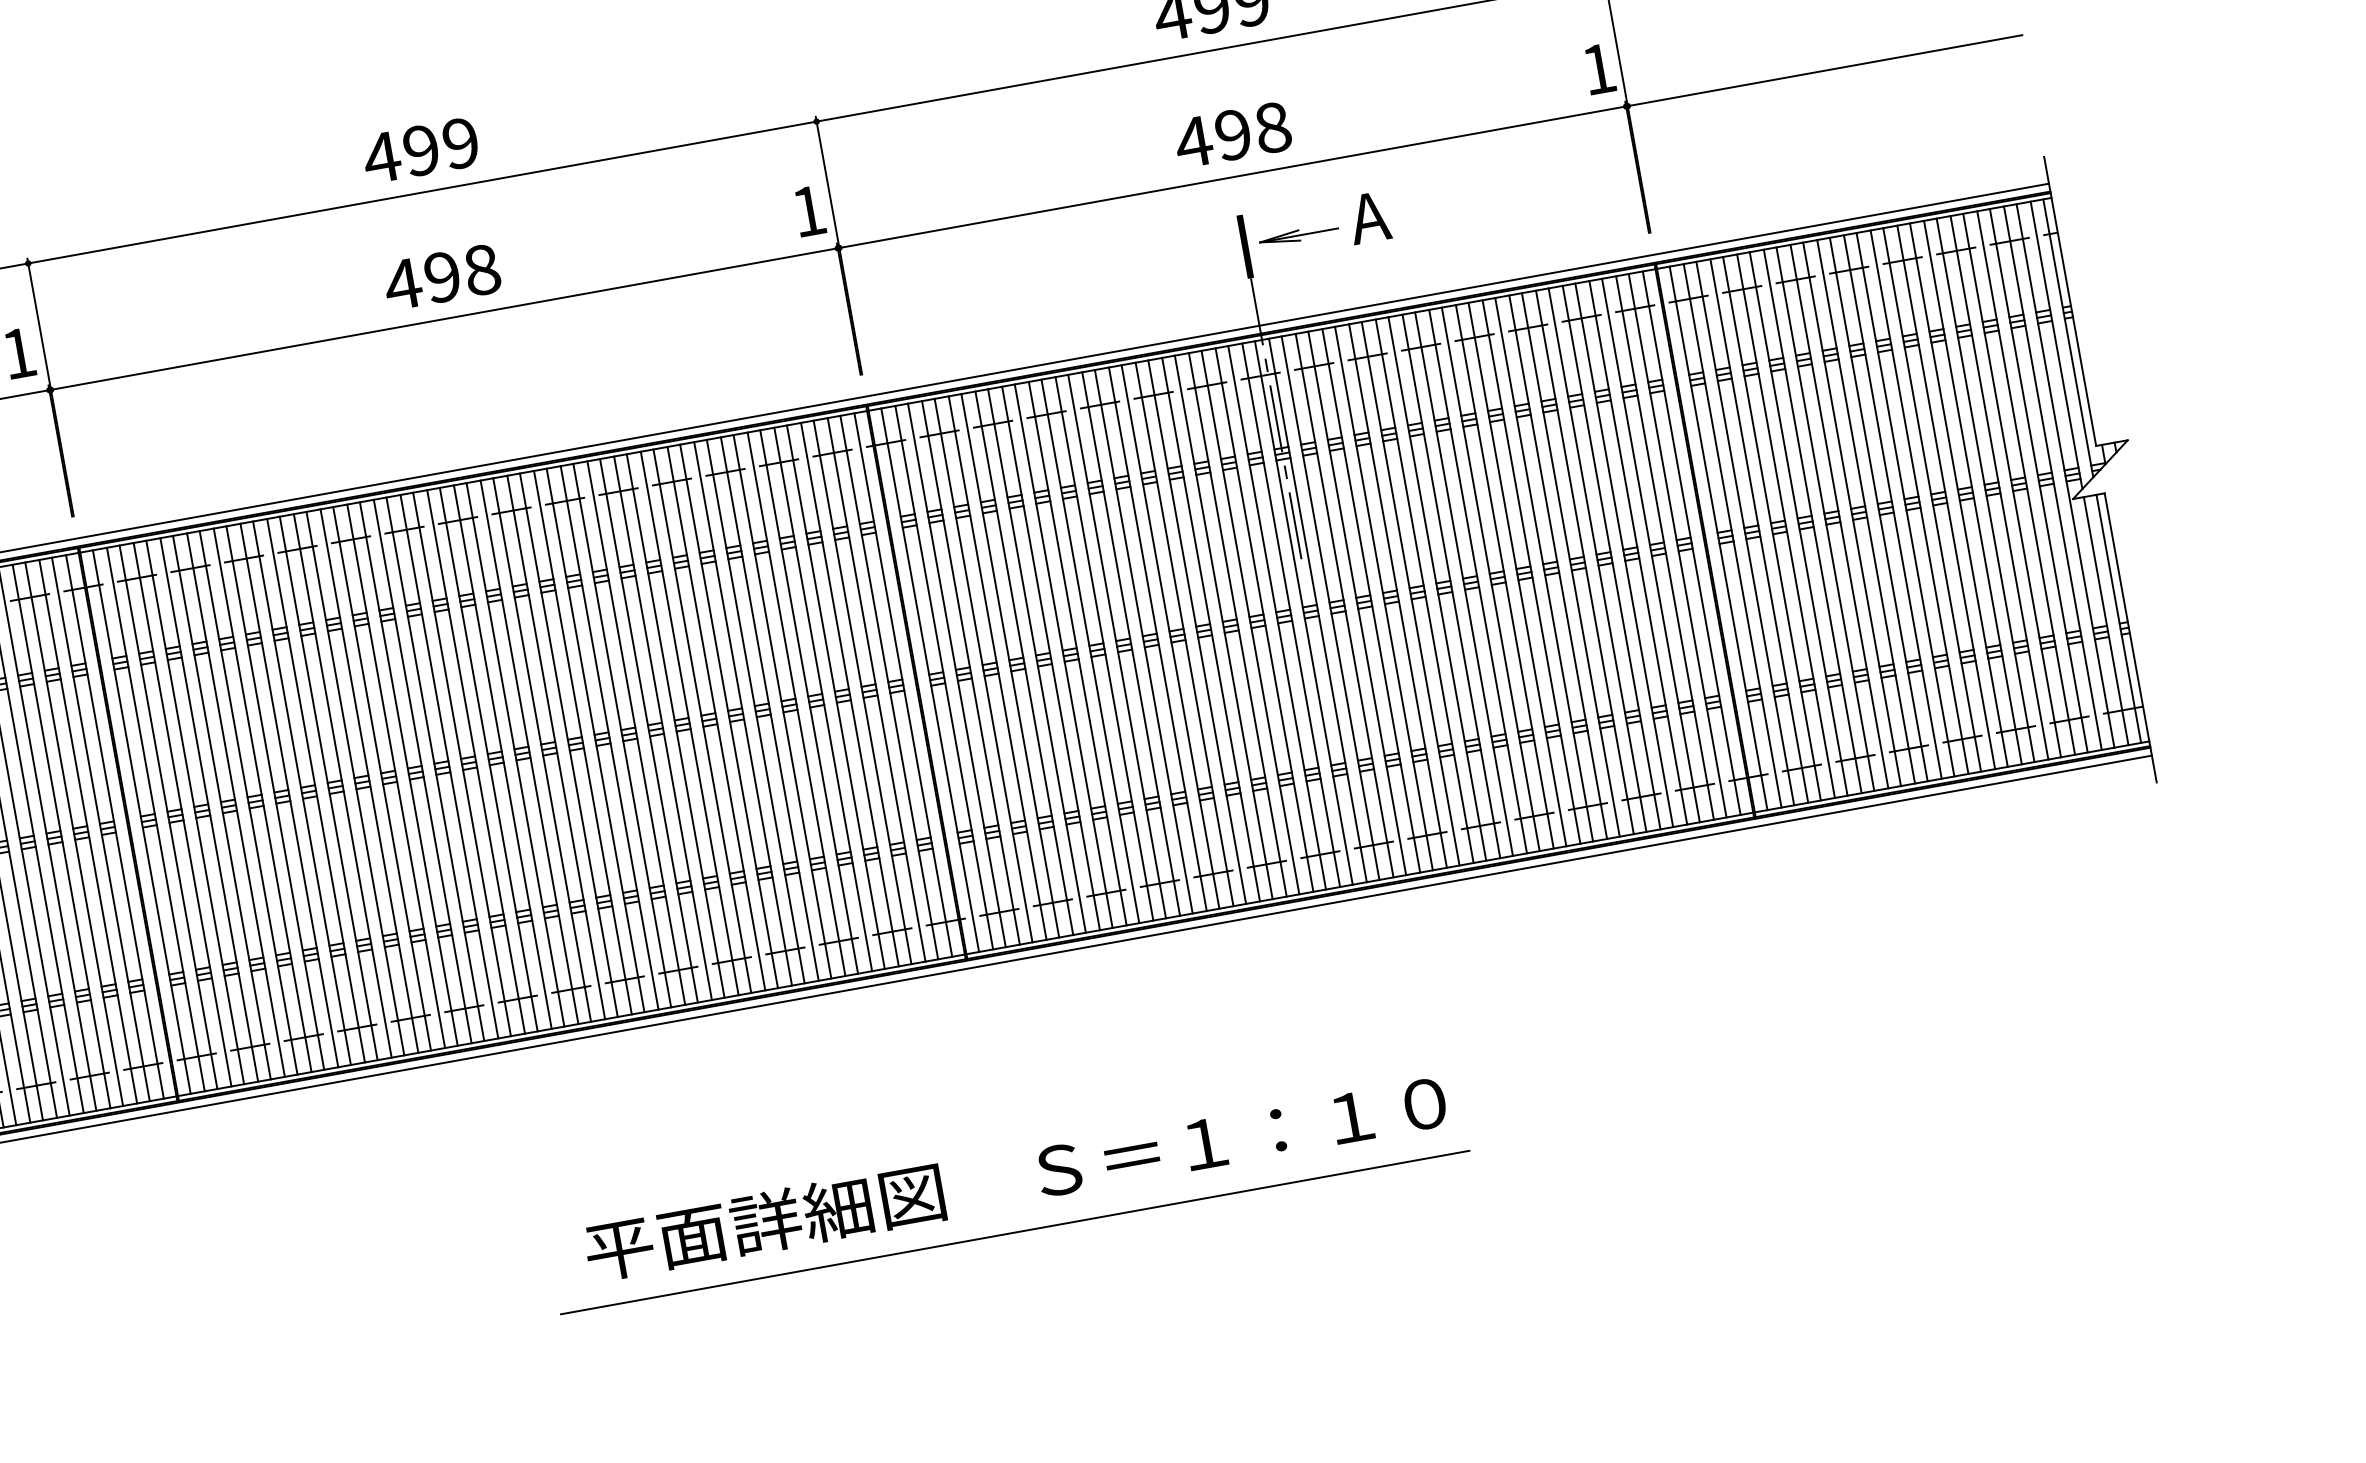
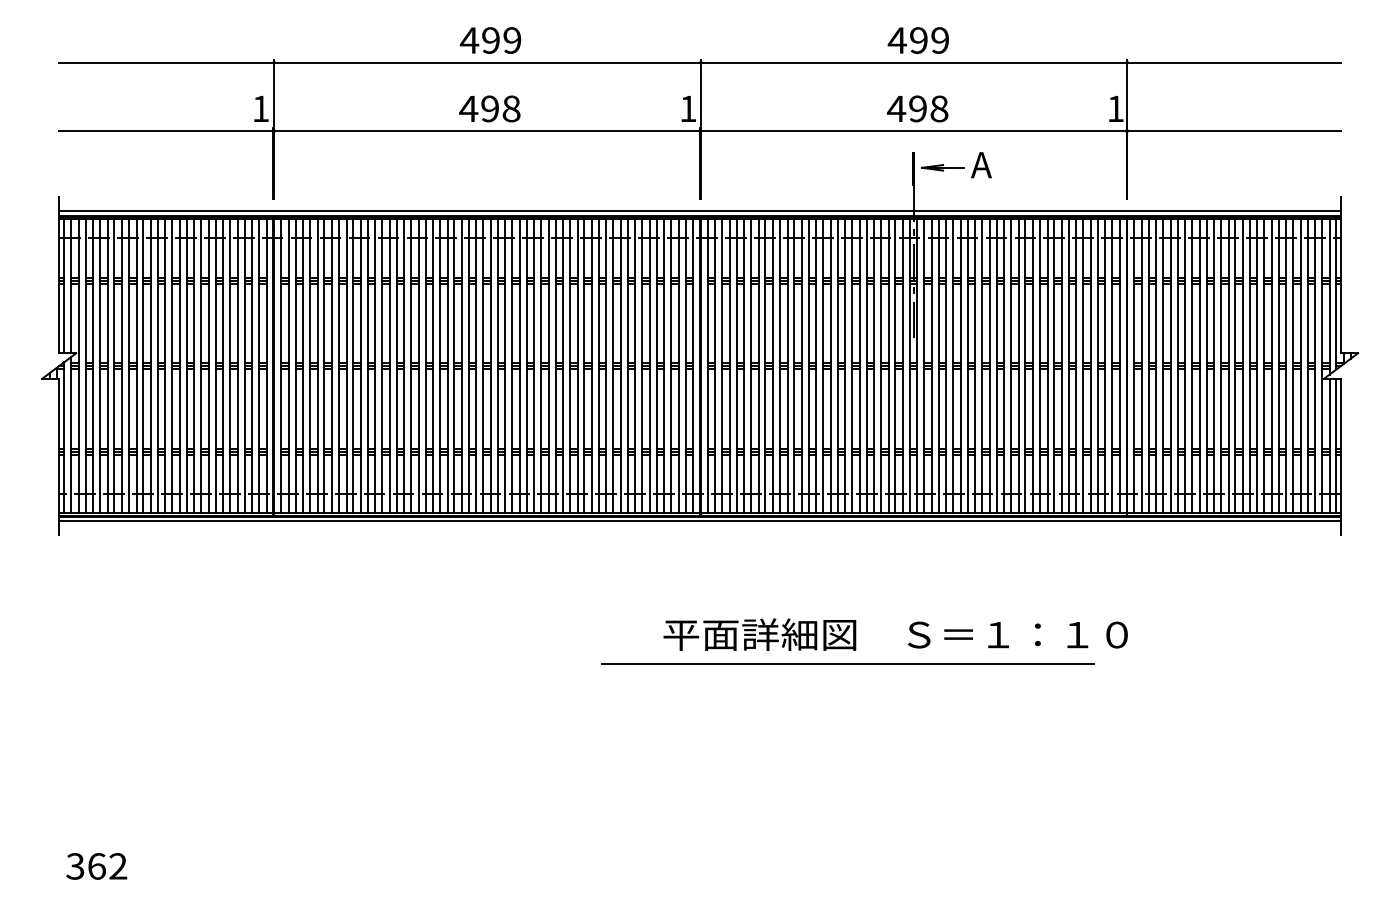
text: (1015, 1176) -> (895, 634), moved
line: (1013, 1232) -> (847, 663), moved

